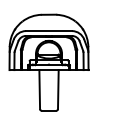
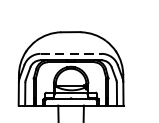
line: (49, 31) -> (71, 54), solid -> dashed

